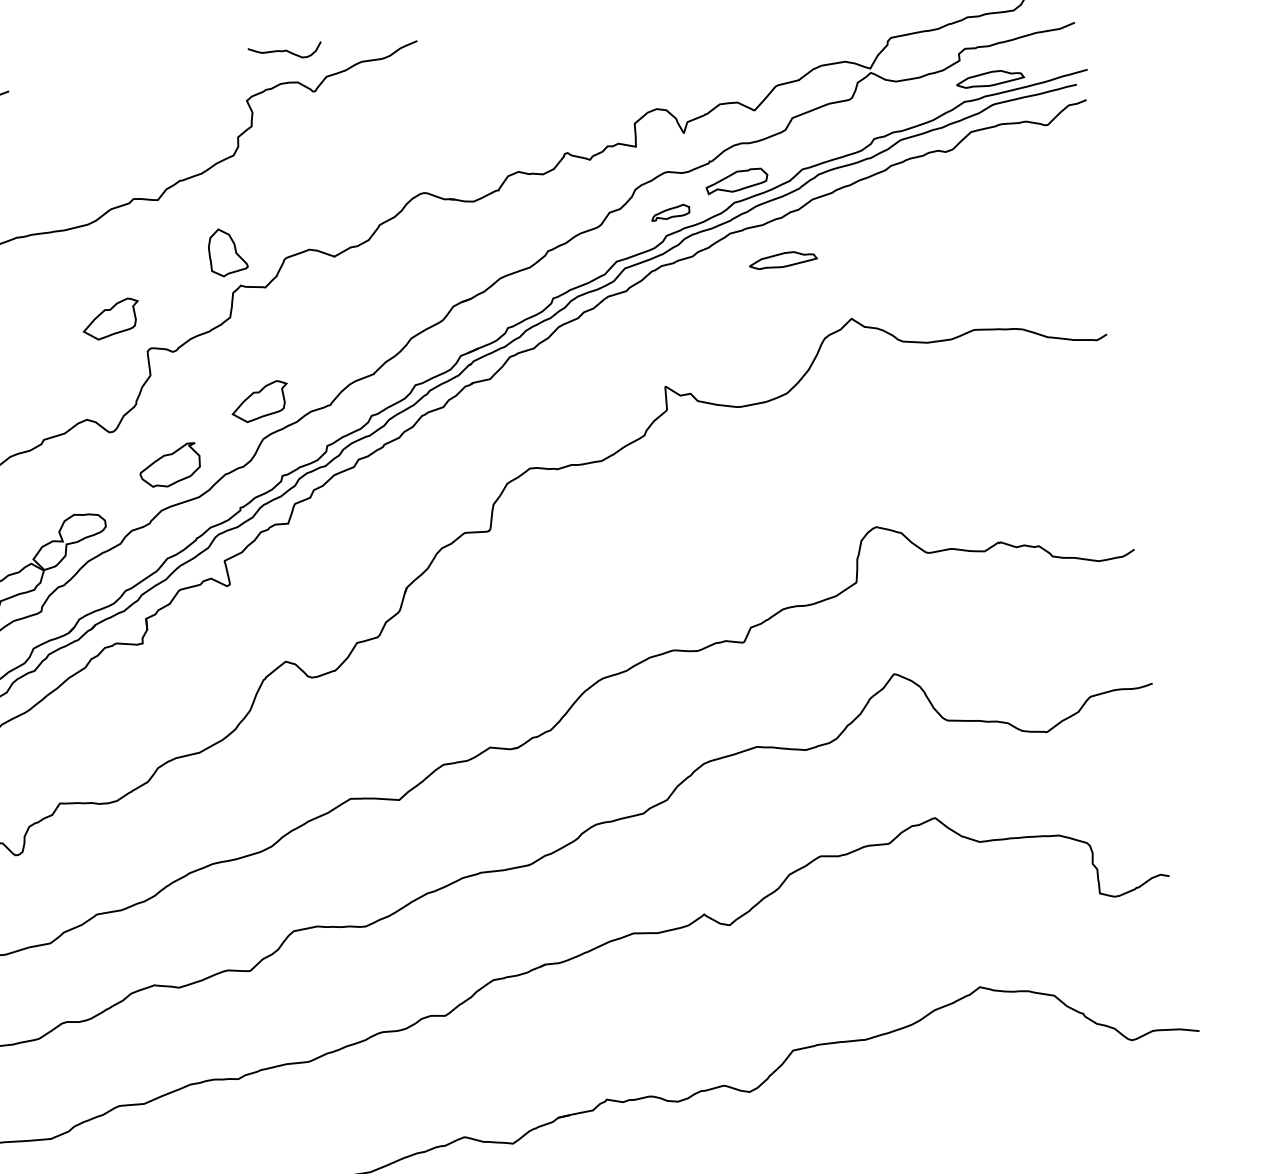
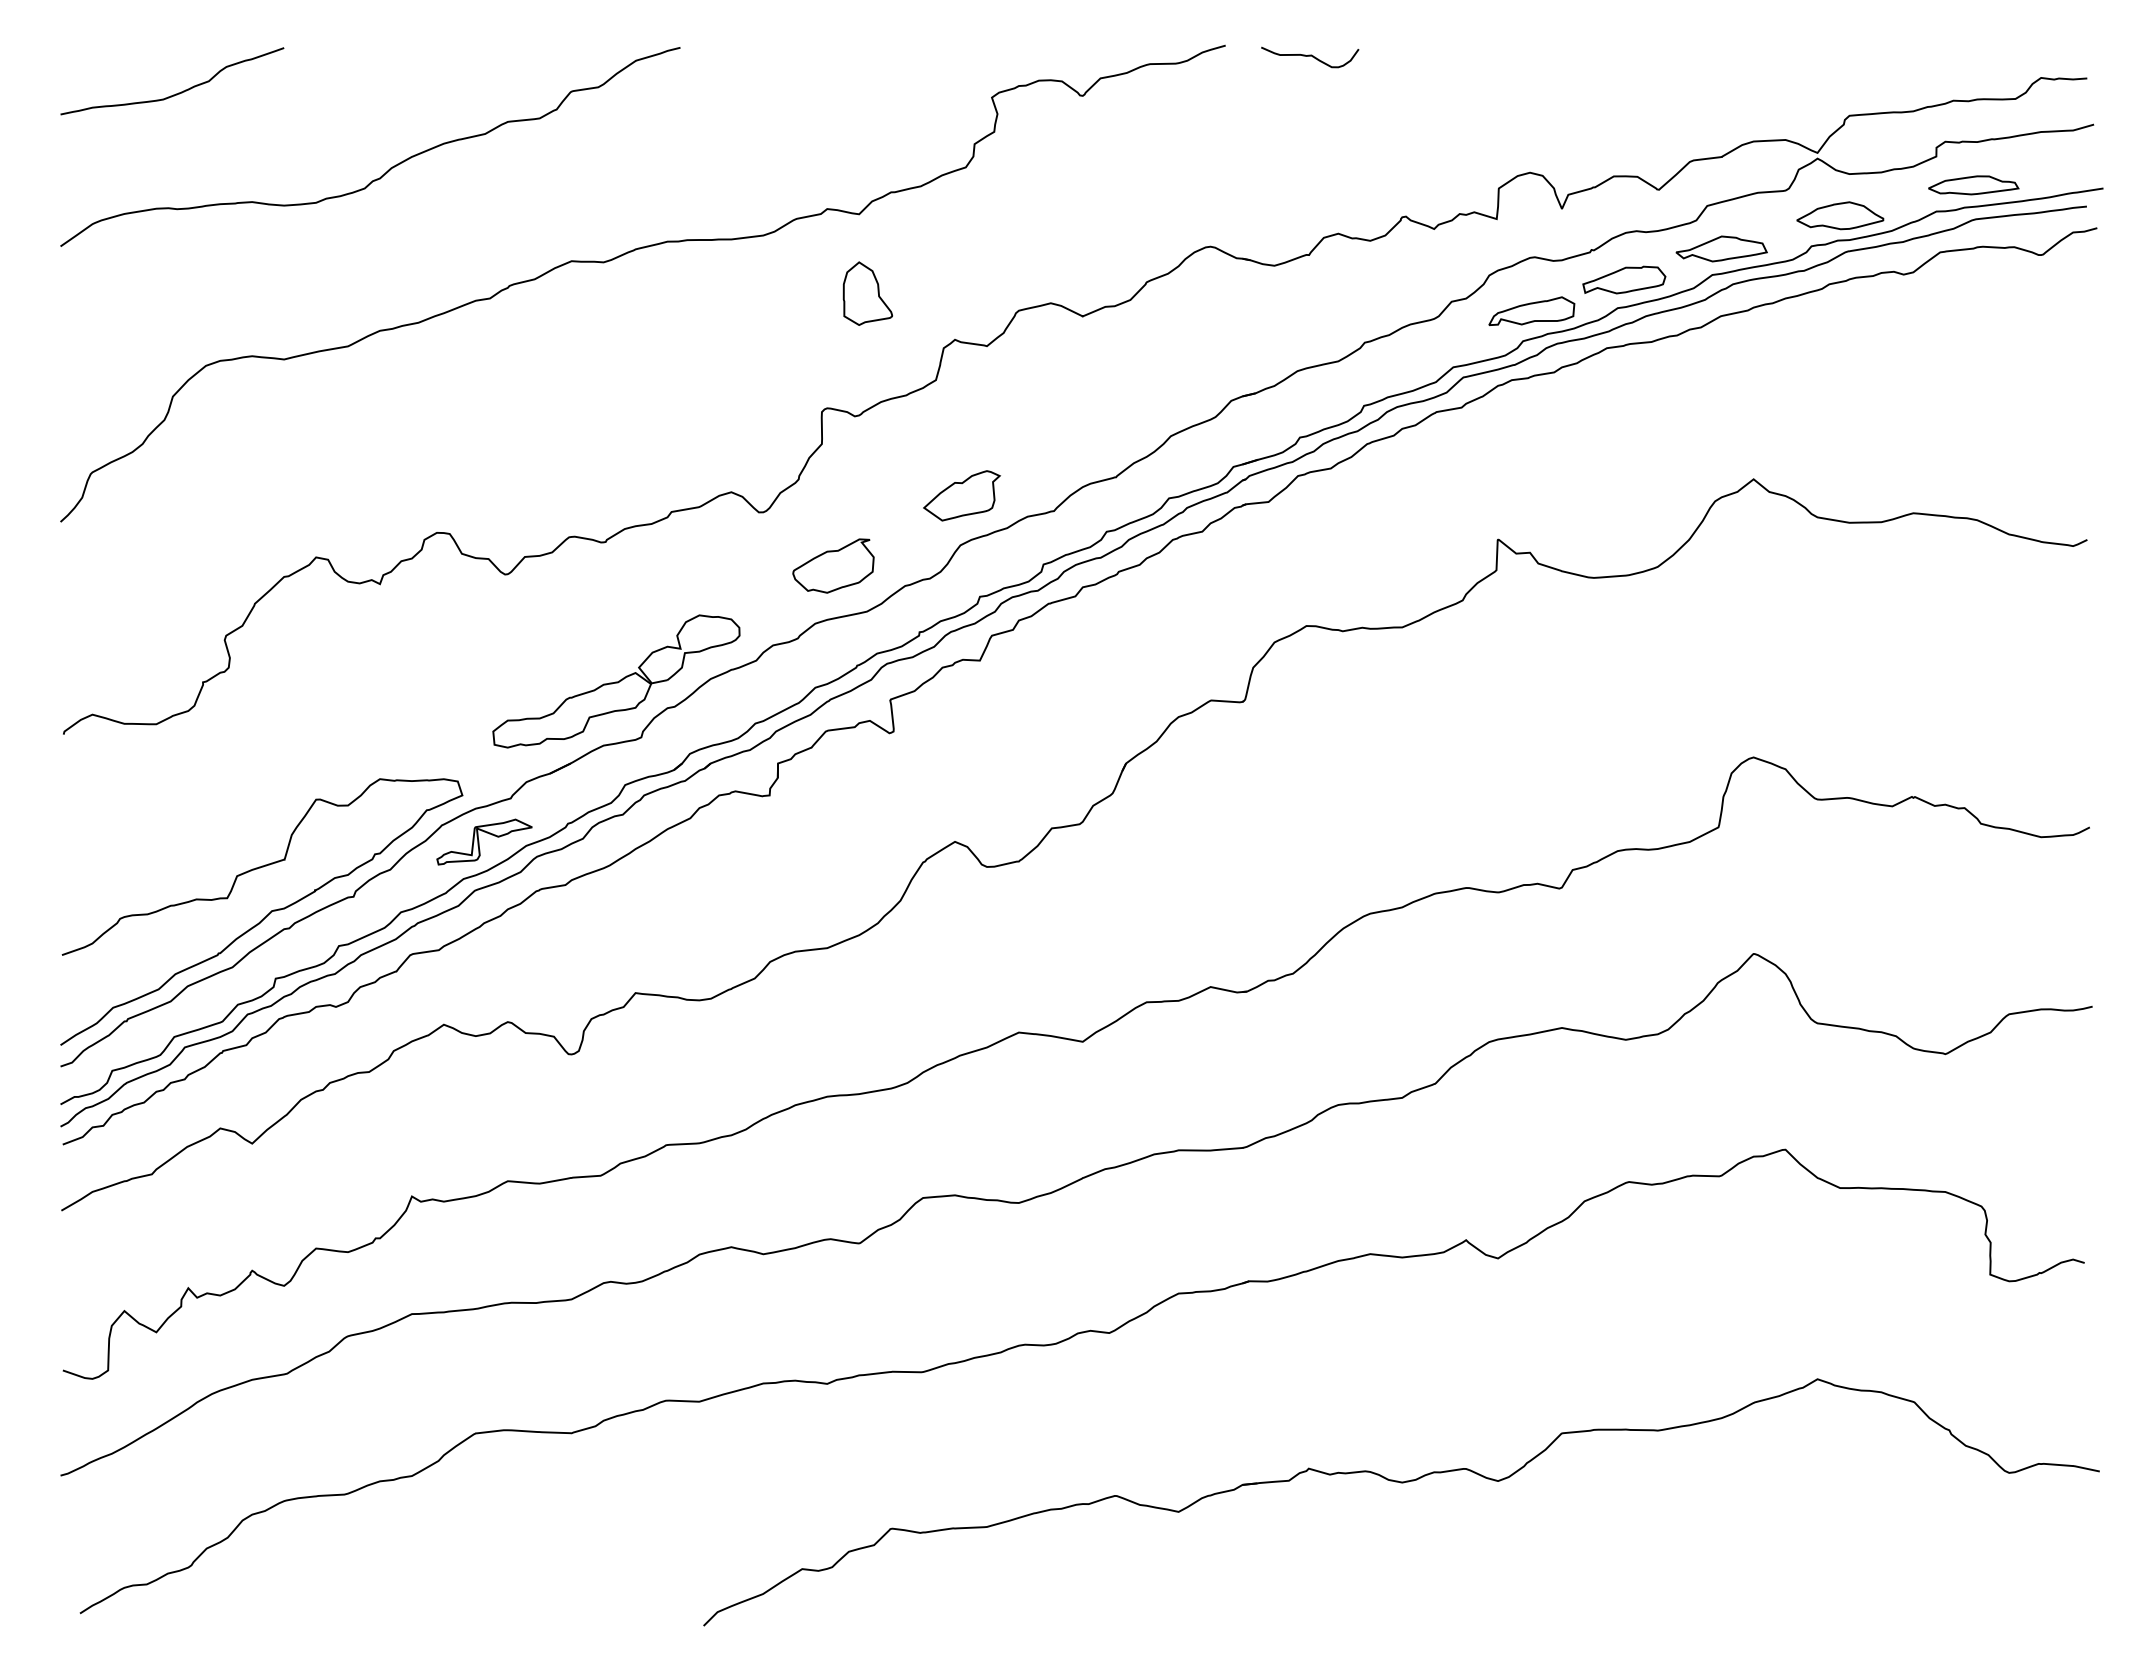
curve: (285, 51) -> (1310, 56), moved
part: (893, 113) -> (1840, 215), added
part: (806, 148) -> (1721, 248), added
part: (670, 212) -> (1531, 310), size x1.67
part: (227, 252) -> (867, 293), moved
part: (782, 260) -> (1672, 391), removed
part: (110, 319) -> (778, 363), removed

